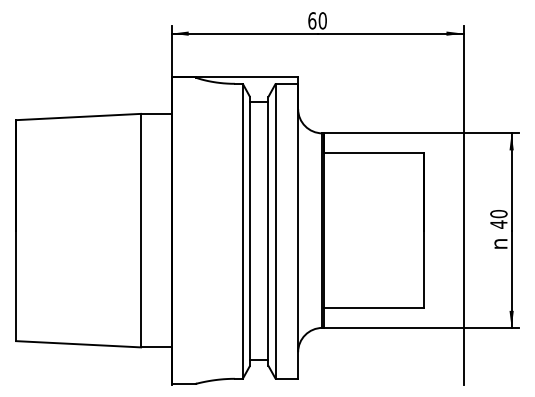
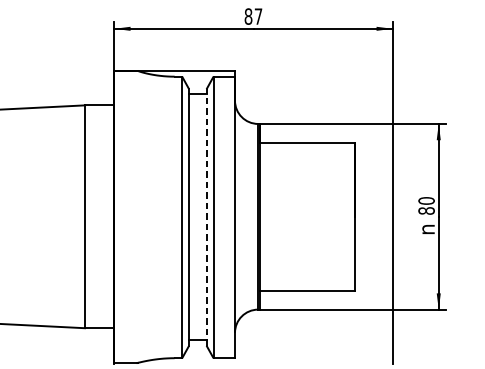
text: (317, 20) -> (253, 16), 60 -> 87
text: (498, 224) -> (426, 210), 40 -> 80
line: (268, 230) -> (206, 216), solid -> dashed

